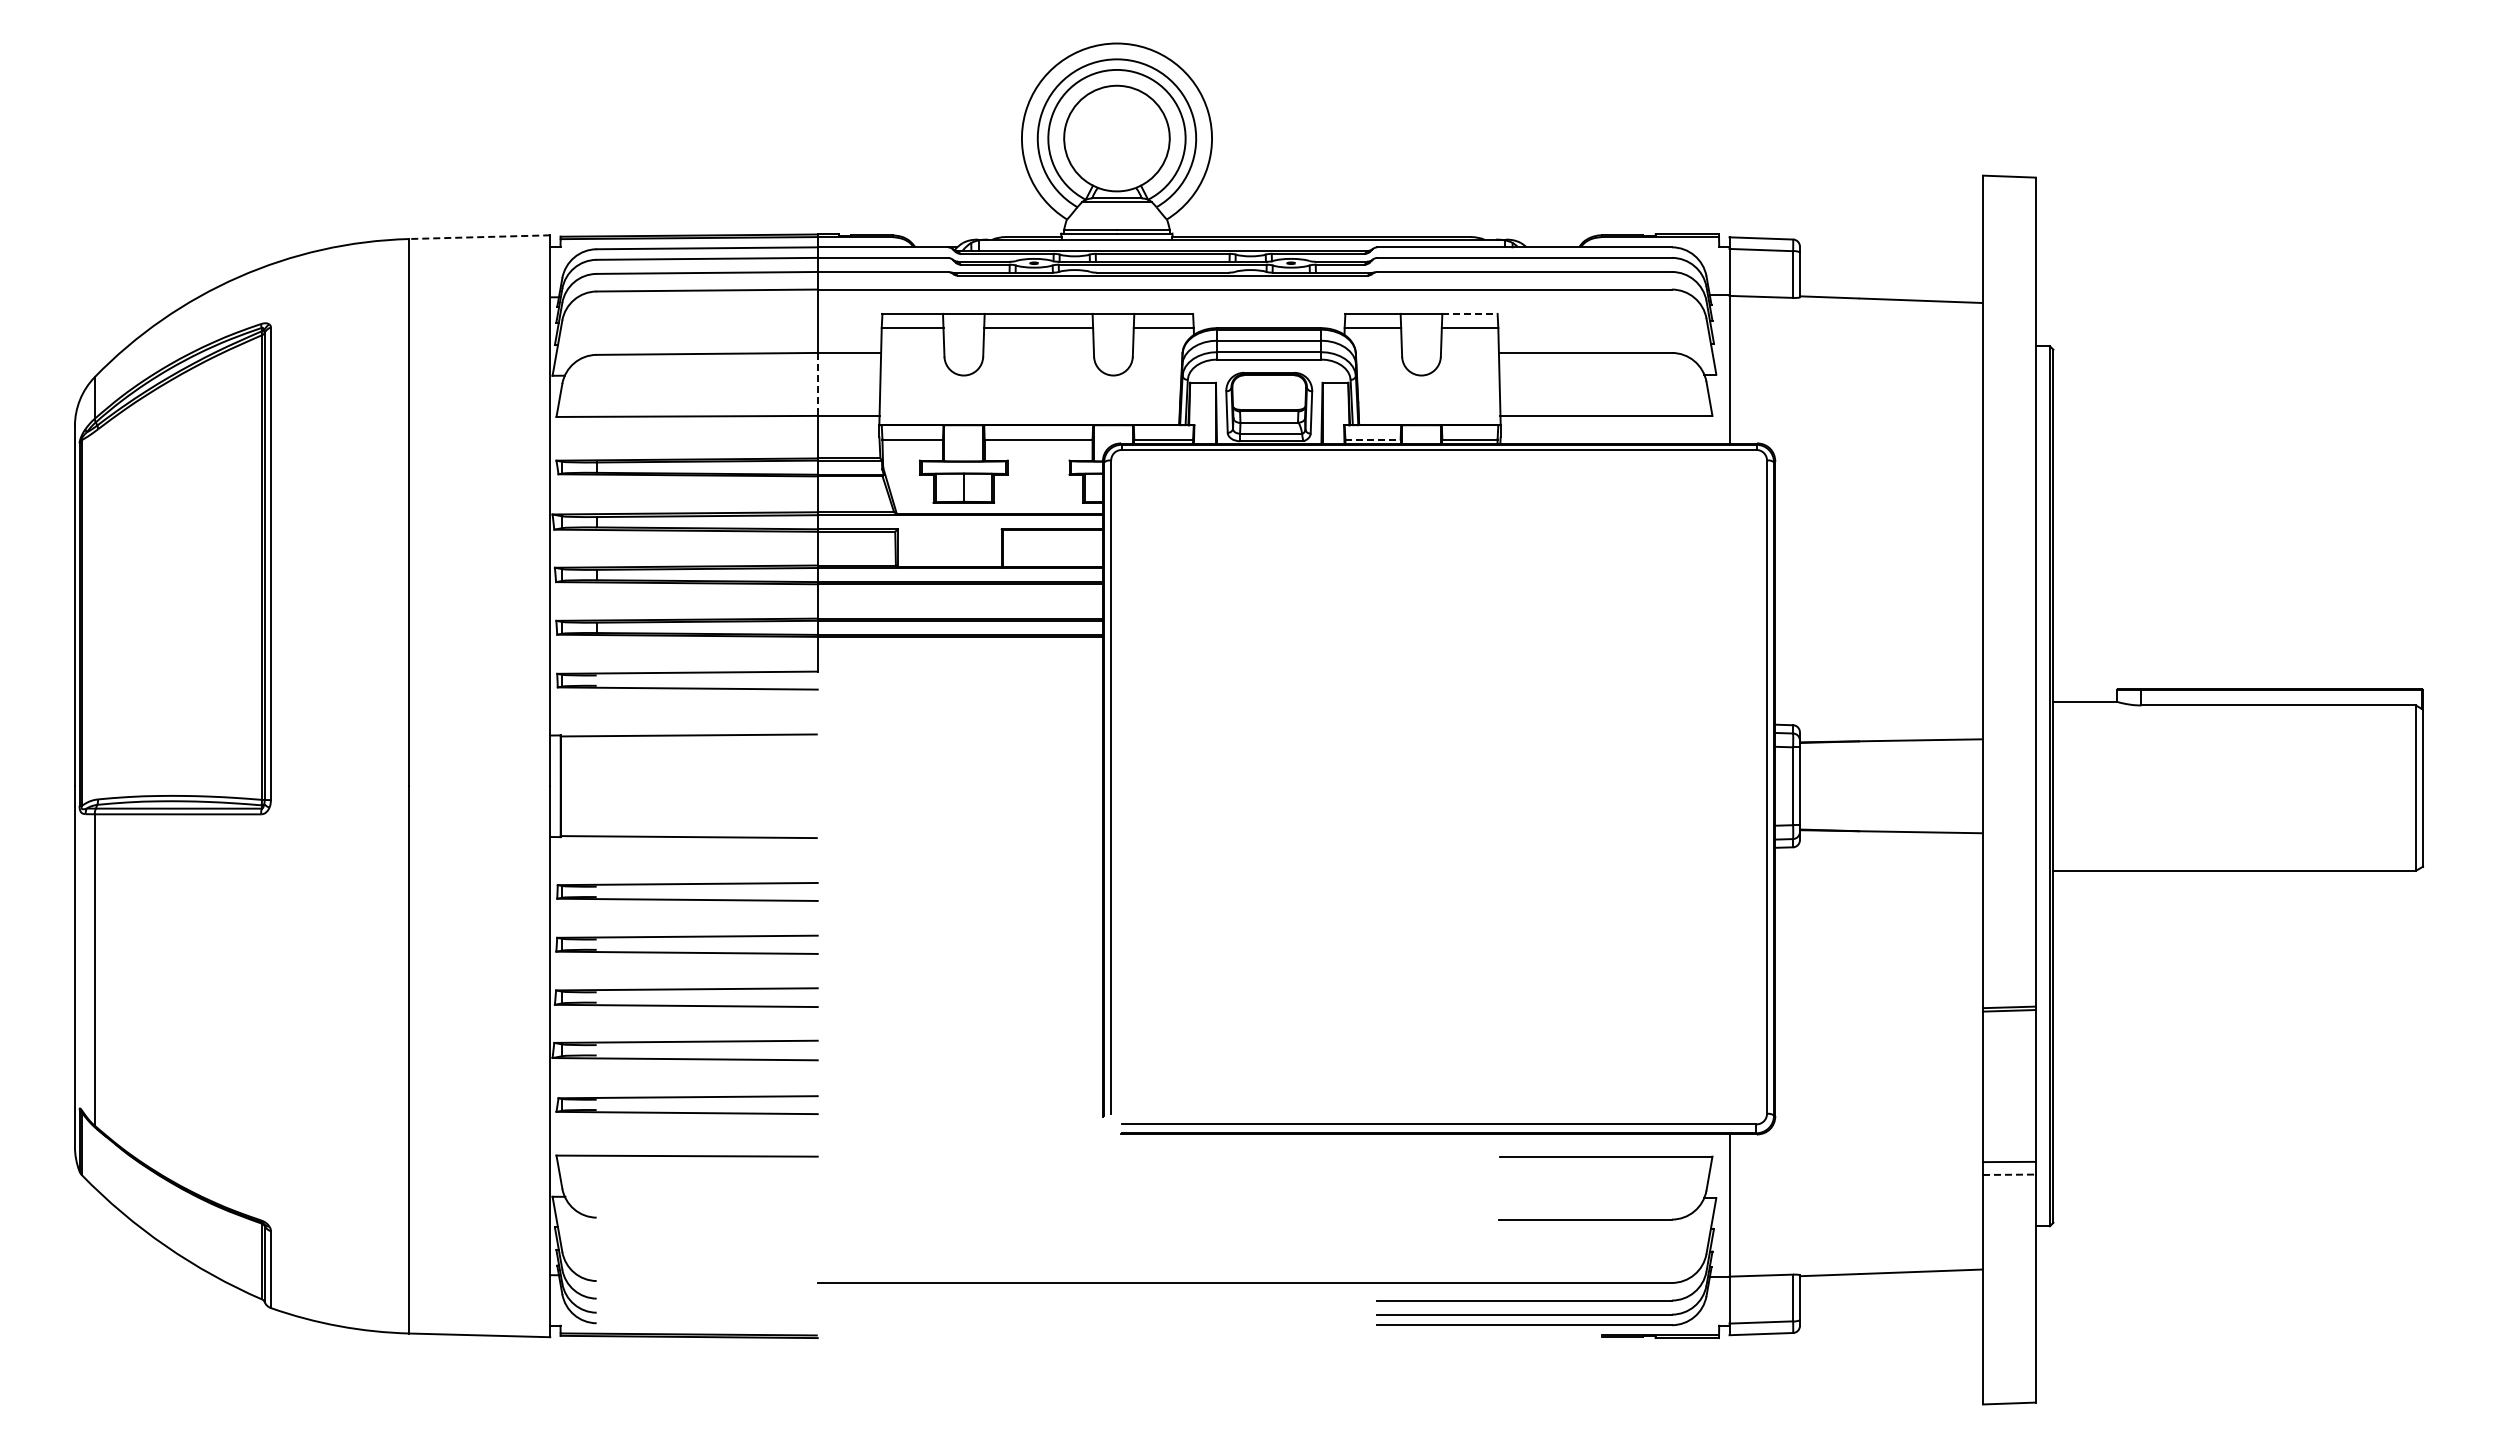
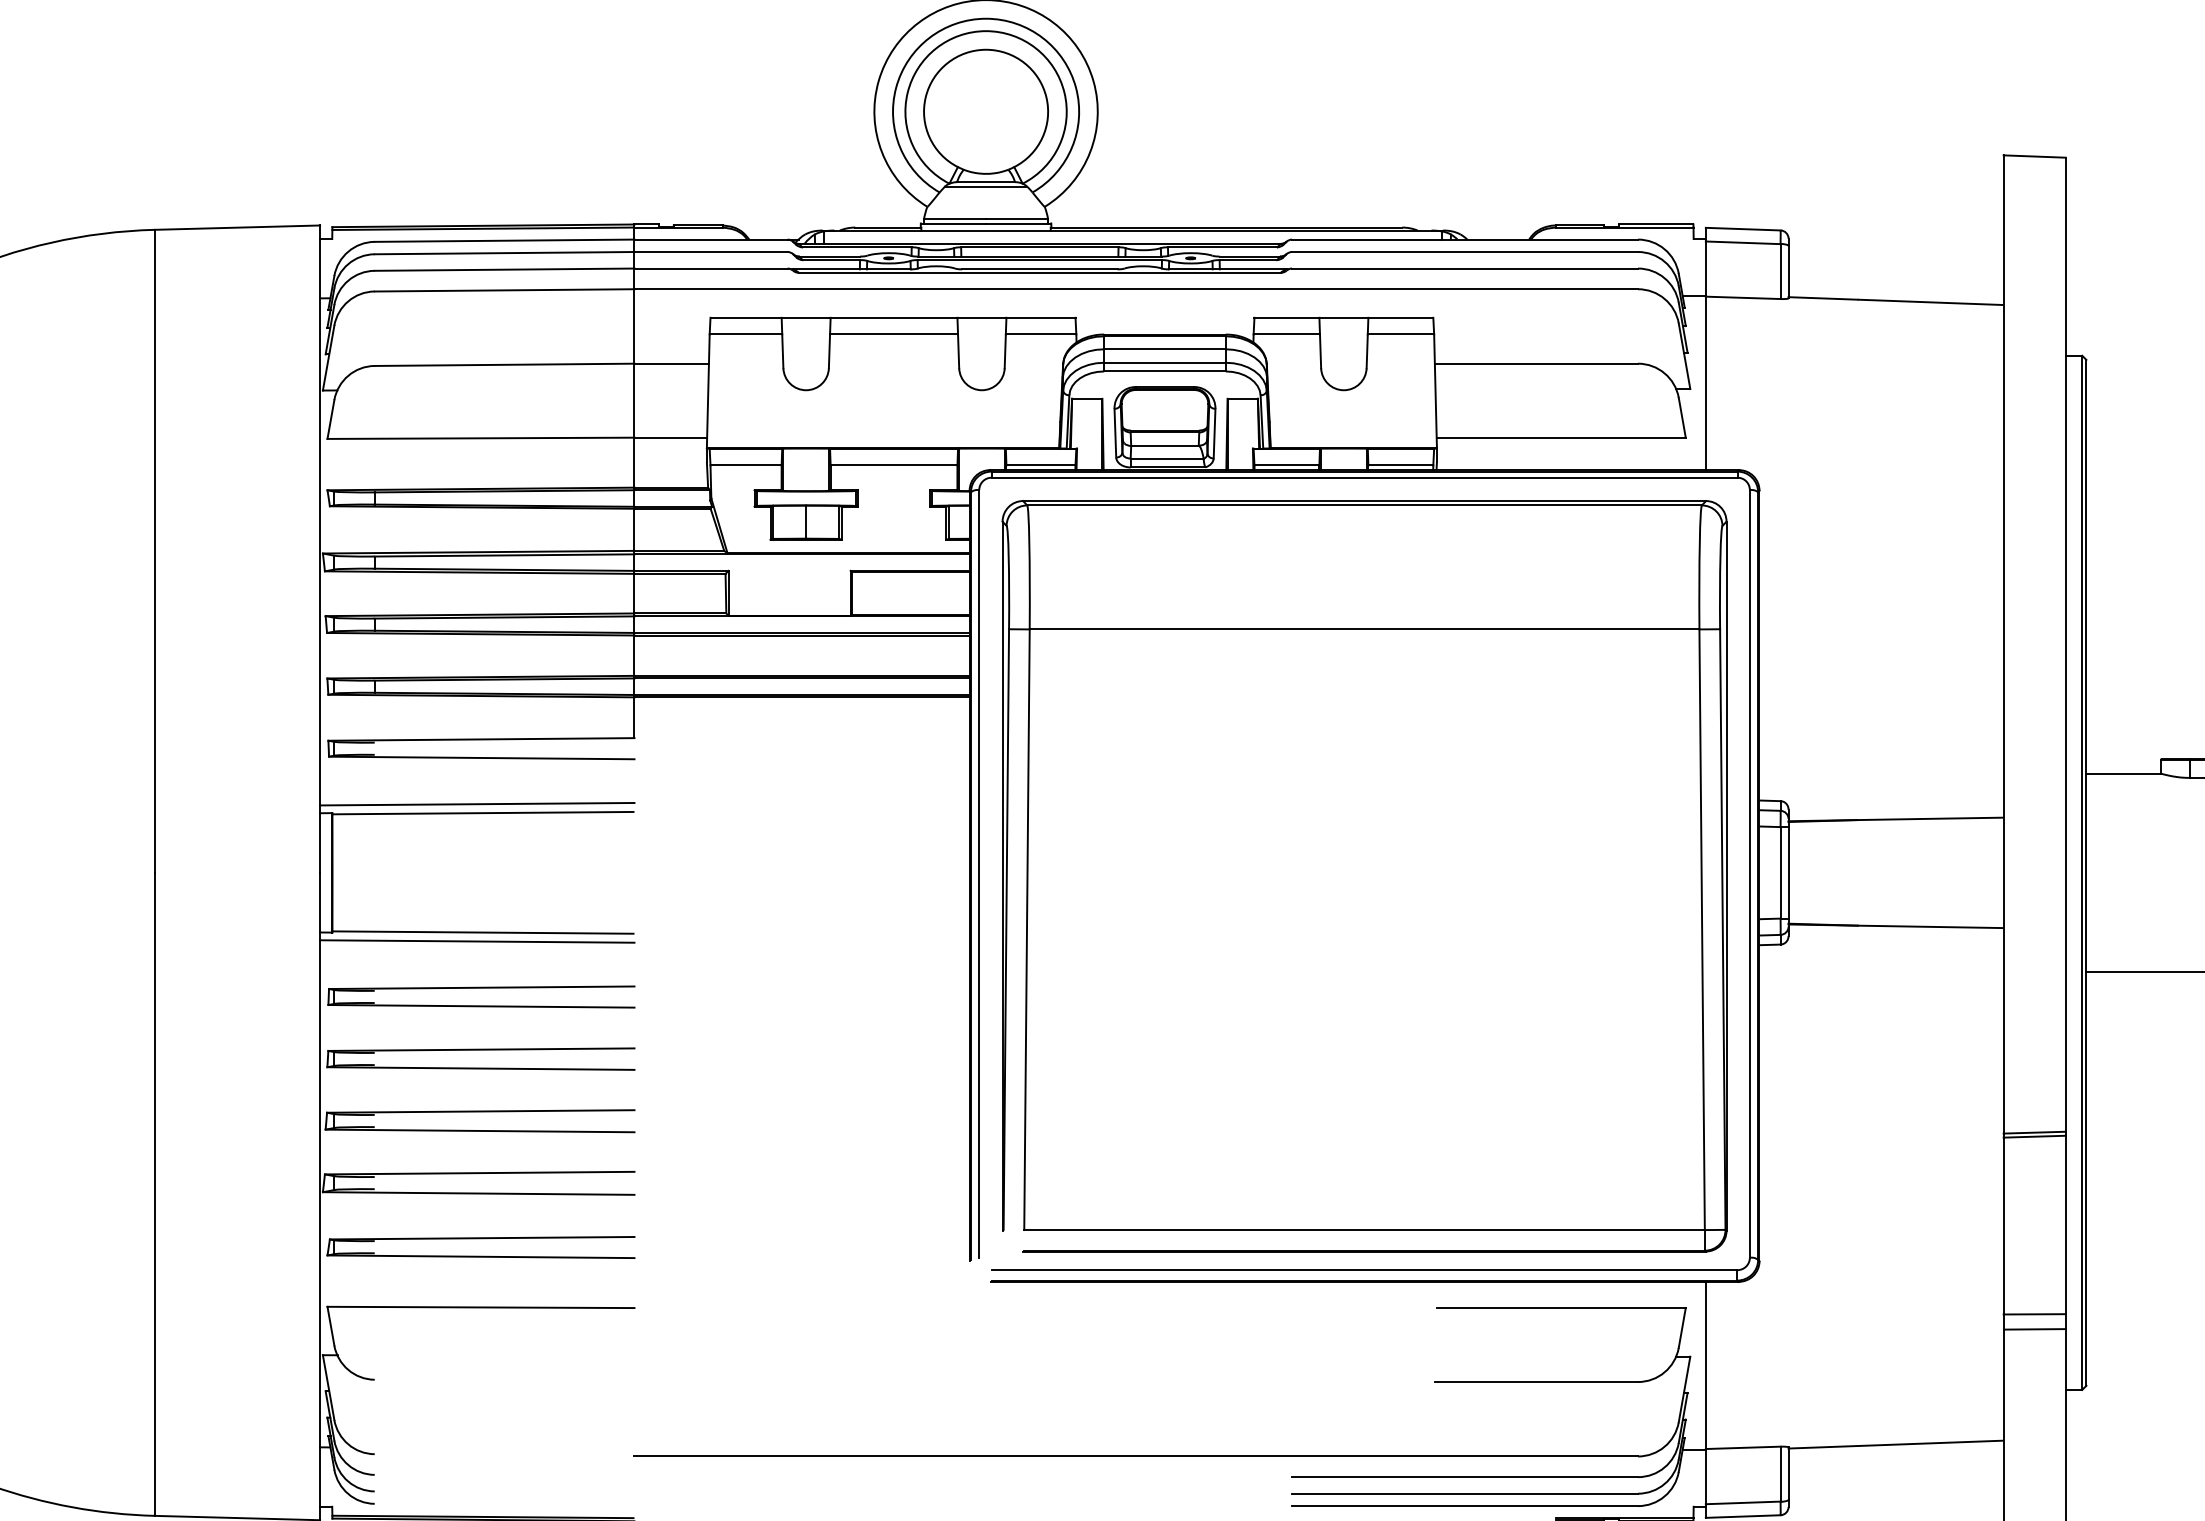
line: (479, 237) -> (237, 228), dashed -> solid
line: (1469, 313) -> (1400, 317), dashed -> solid
line: (817, 384) -> (634, 400), dashed -> solid
line: (1373, 439) -> (1287, 465), dashed -> solid
line: (683, 727) -> (476, 803), added
part: (1439, 788) -> (1365, 875), added
line: (683, 844) -> (476, 941), added
line: (2009, 1174) -> (2034, 1329), dashed -> solid

